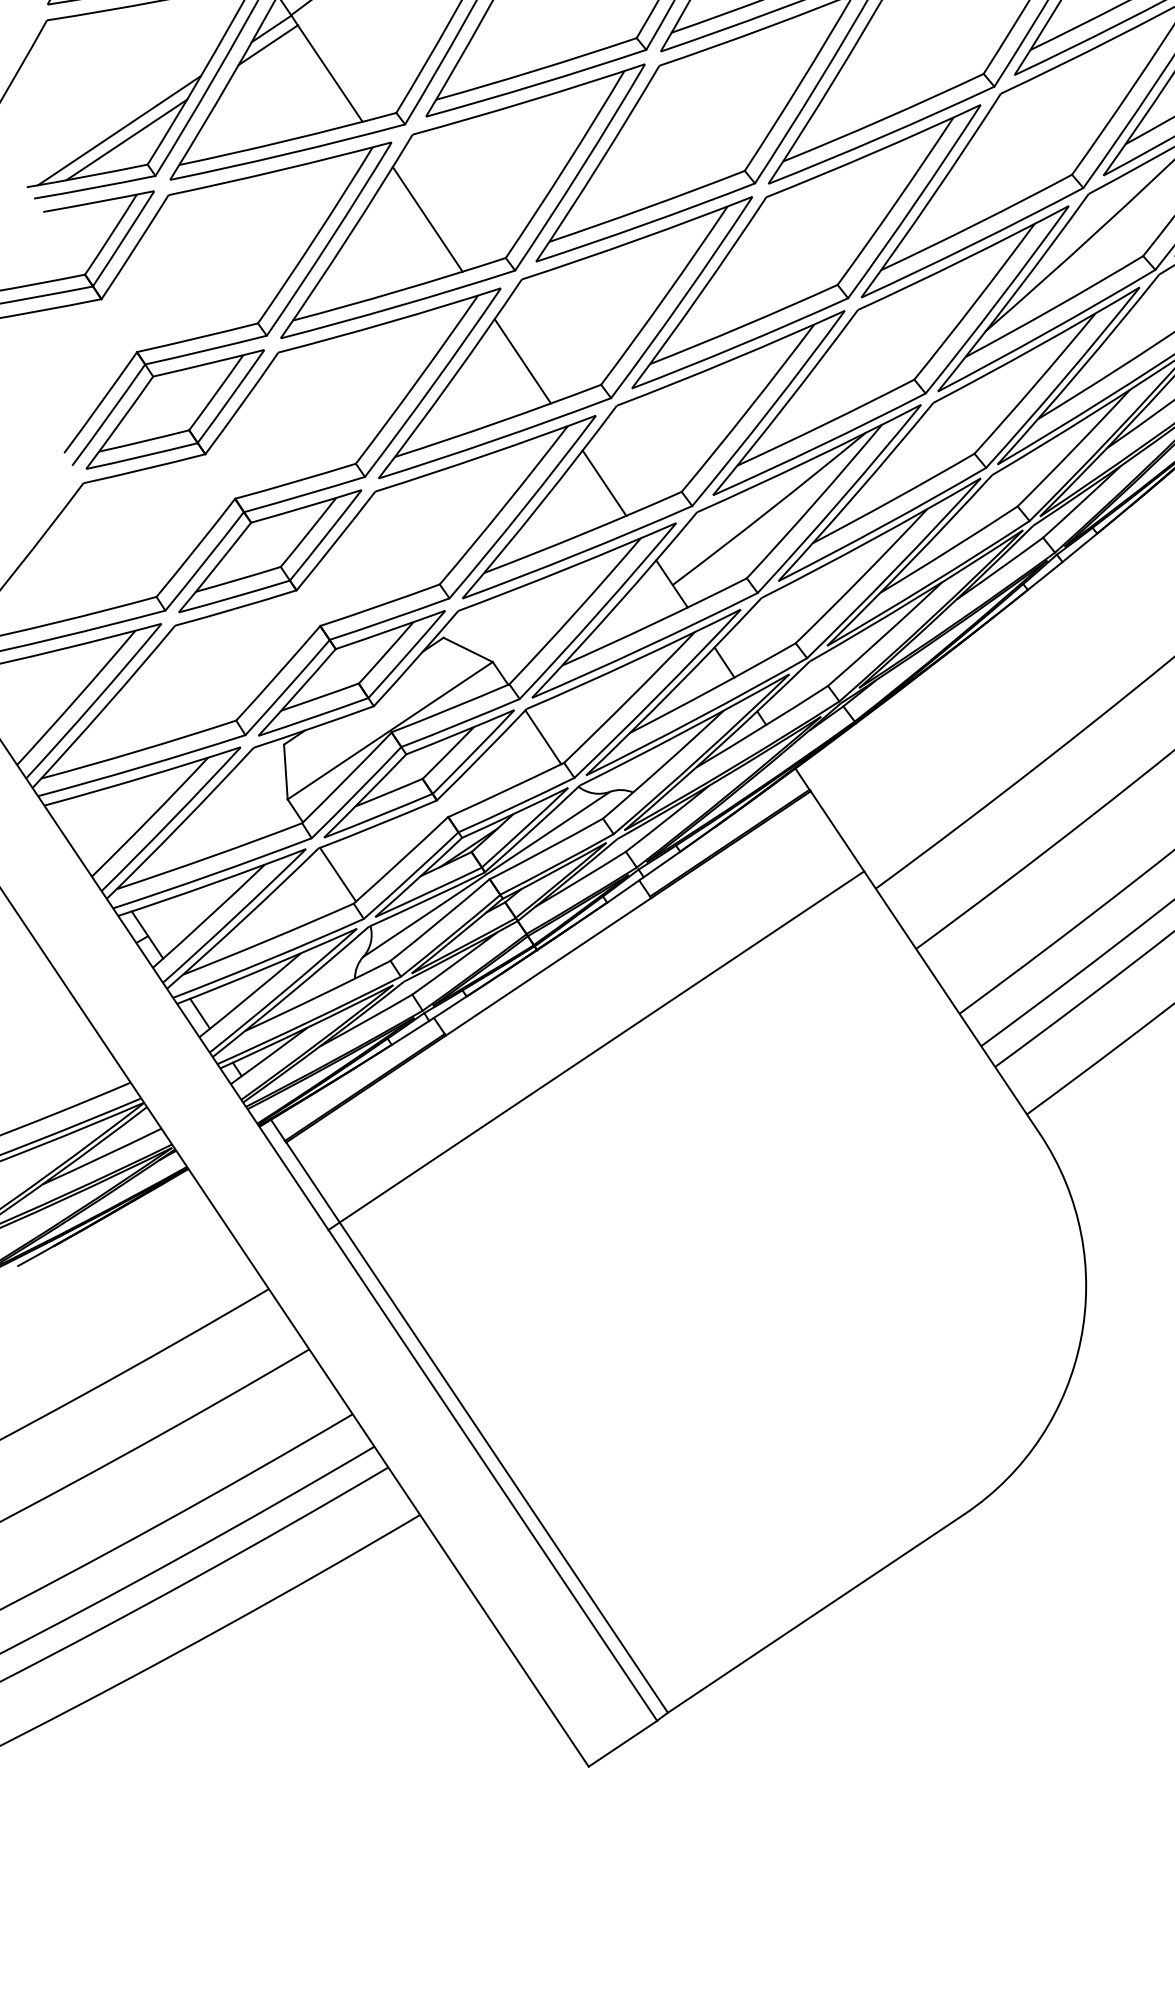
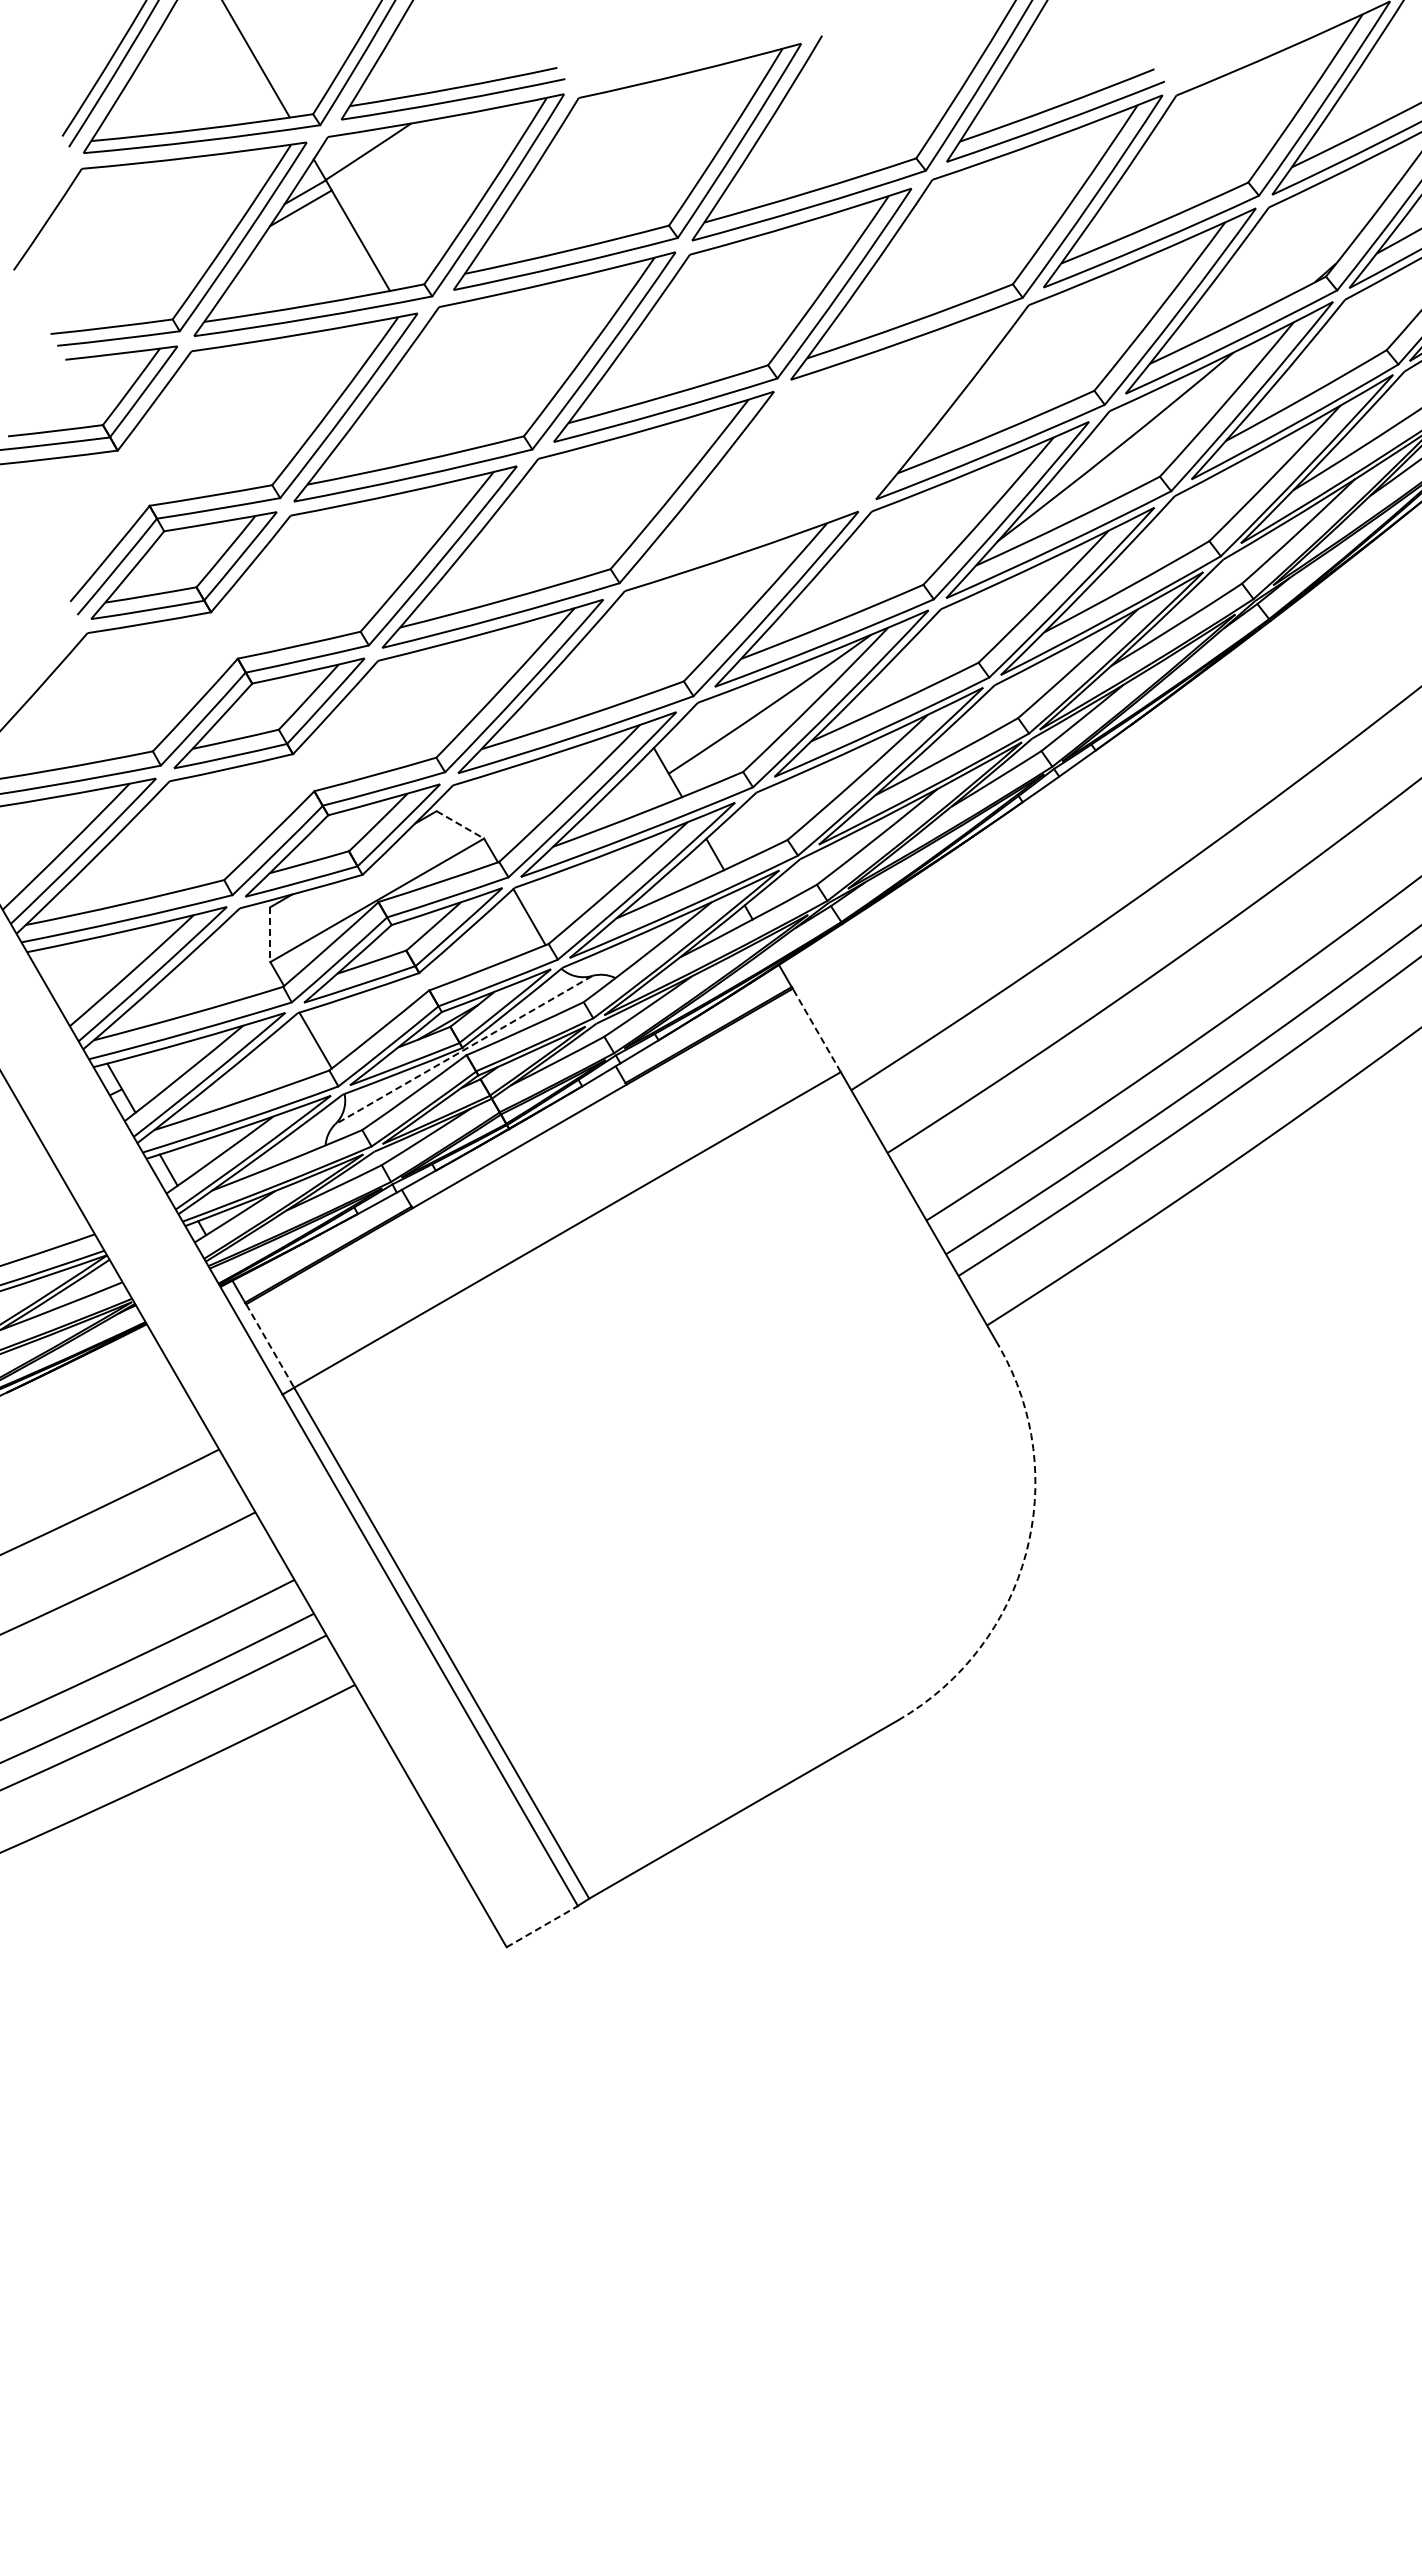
line: (119, 130) -> (146, 283), removed
line: (126, 140) -> (153, 293), removed
line: (427, 219) -> (448, 392), removed
part: (806, 246) -> (824, 444), removed
line: (522, 361) -> (533, 540), removed
line: (604, 483) -> (607, 667), removed
line: (468, 650) -> (460, 825), solid -> dashed
line: (286, 772) -> (270, 935), solid -> dashed
line: (837, 831) -> (816, 1030), solid -> dashed
line: (486, 874) -> (463, 1050), solid -> dashed
line: (313, 1182) -> (270, 1346), solid -> dashed
arc: (1081, 1339) -> (1026, 1553), solid -> dashed
line: (623, 1743) -> (542, 1926), solid -> dashed

